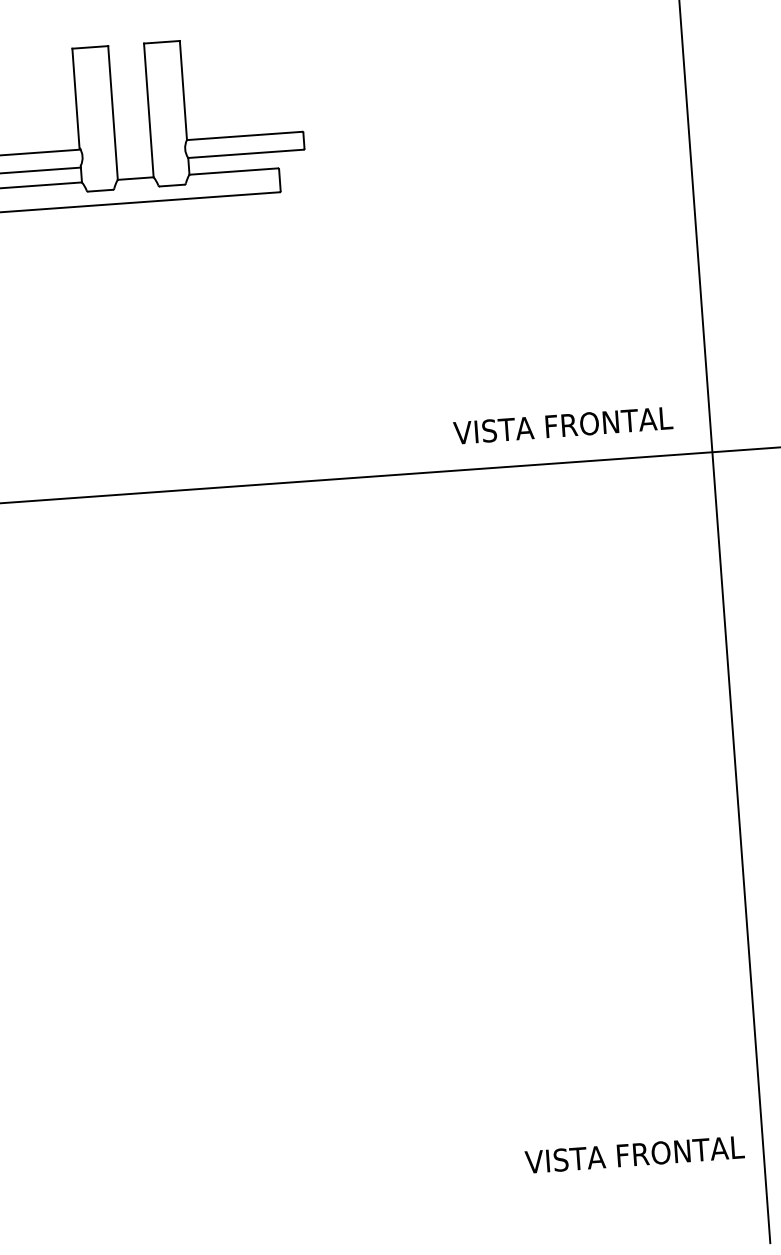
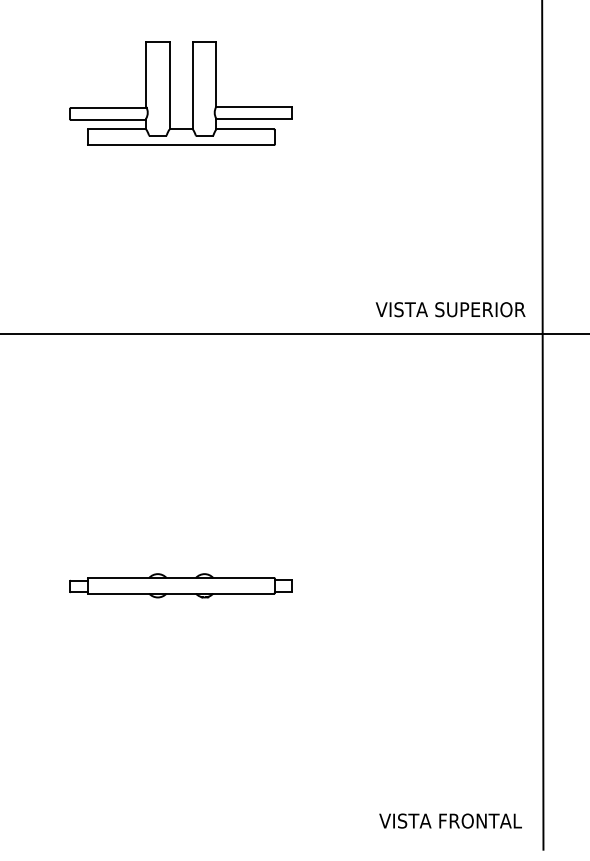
text: (614, 421) -> (480, 309), VISTA FRONTAL -> VISTA SUPERIOR
part: (184, 877) -> (180, 585), added
text: (634, 1153) -> (450, 820), moved

